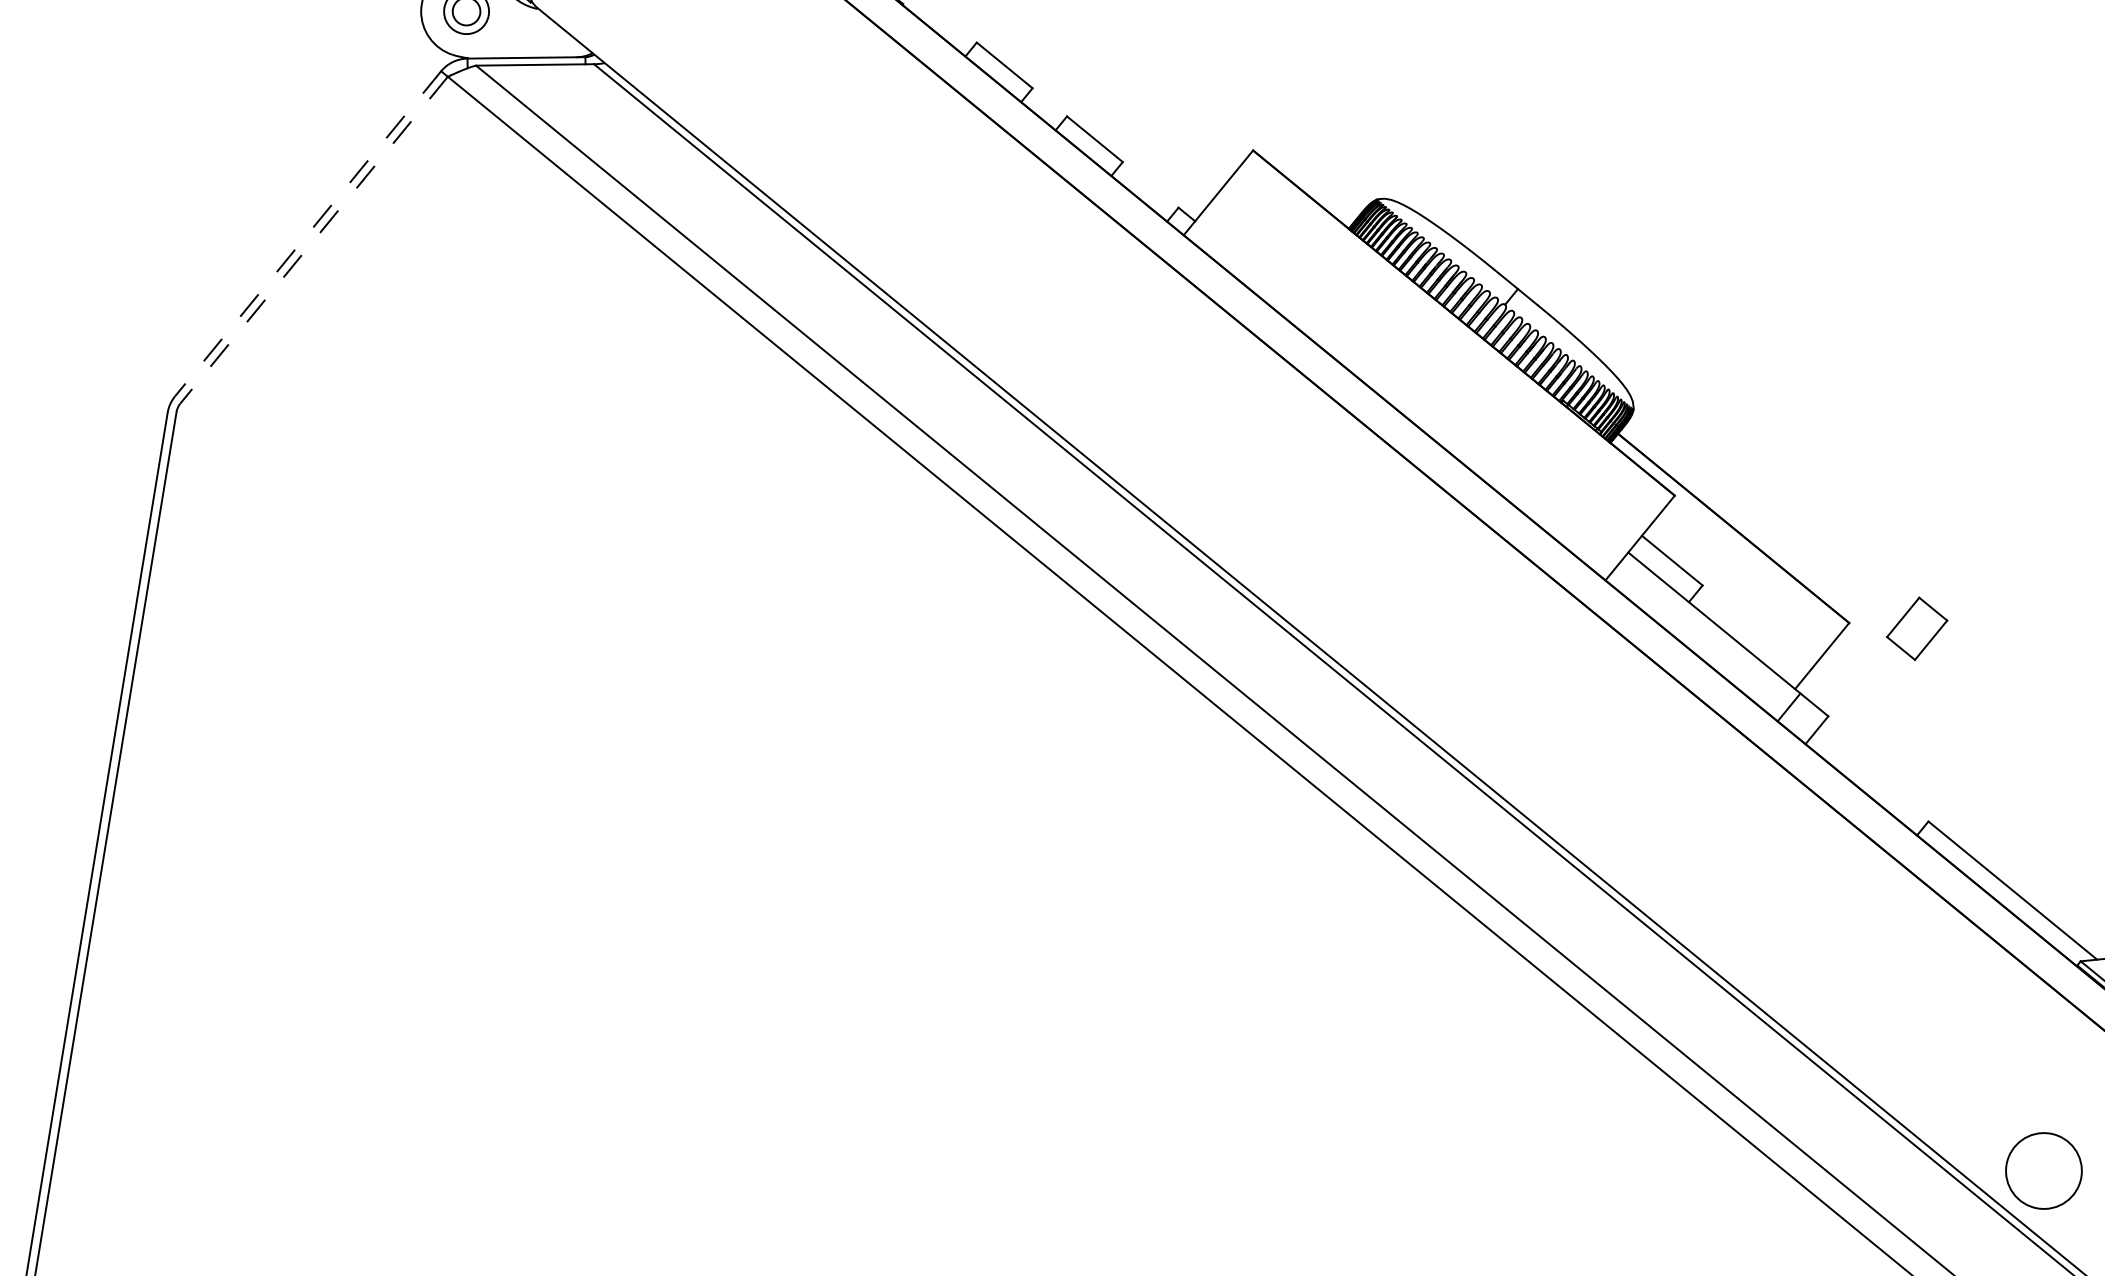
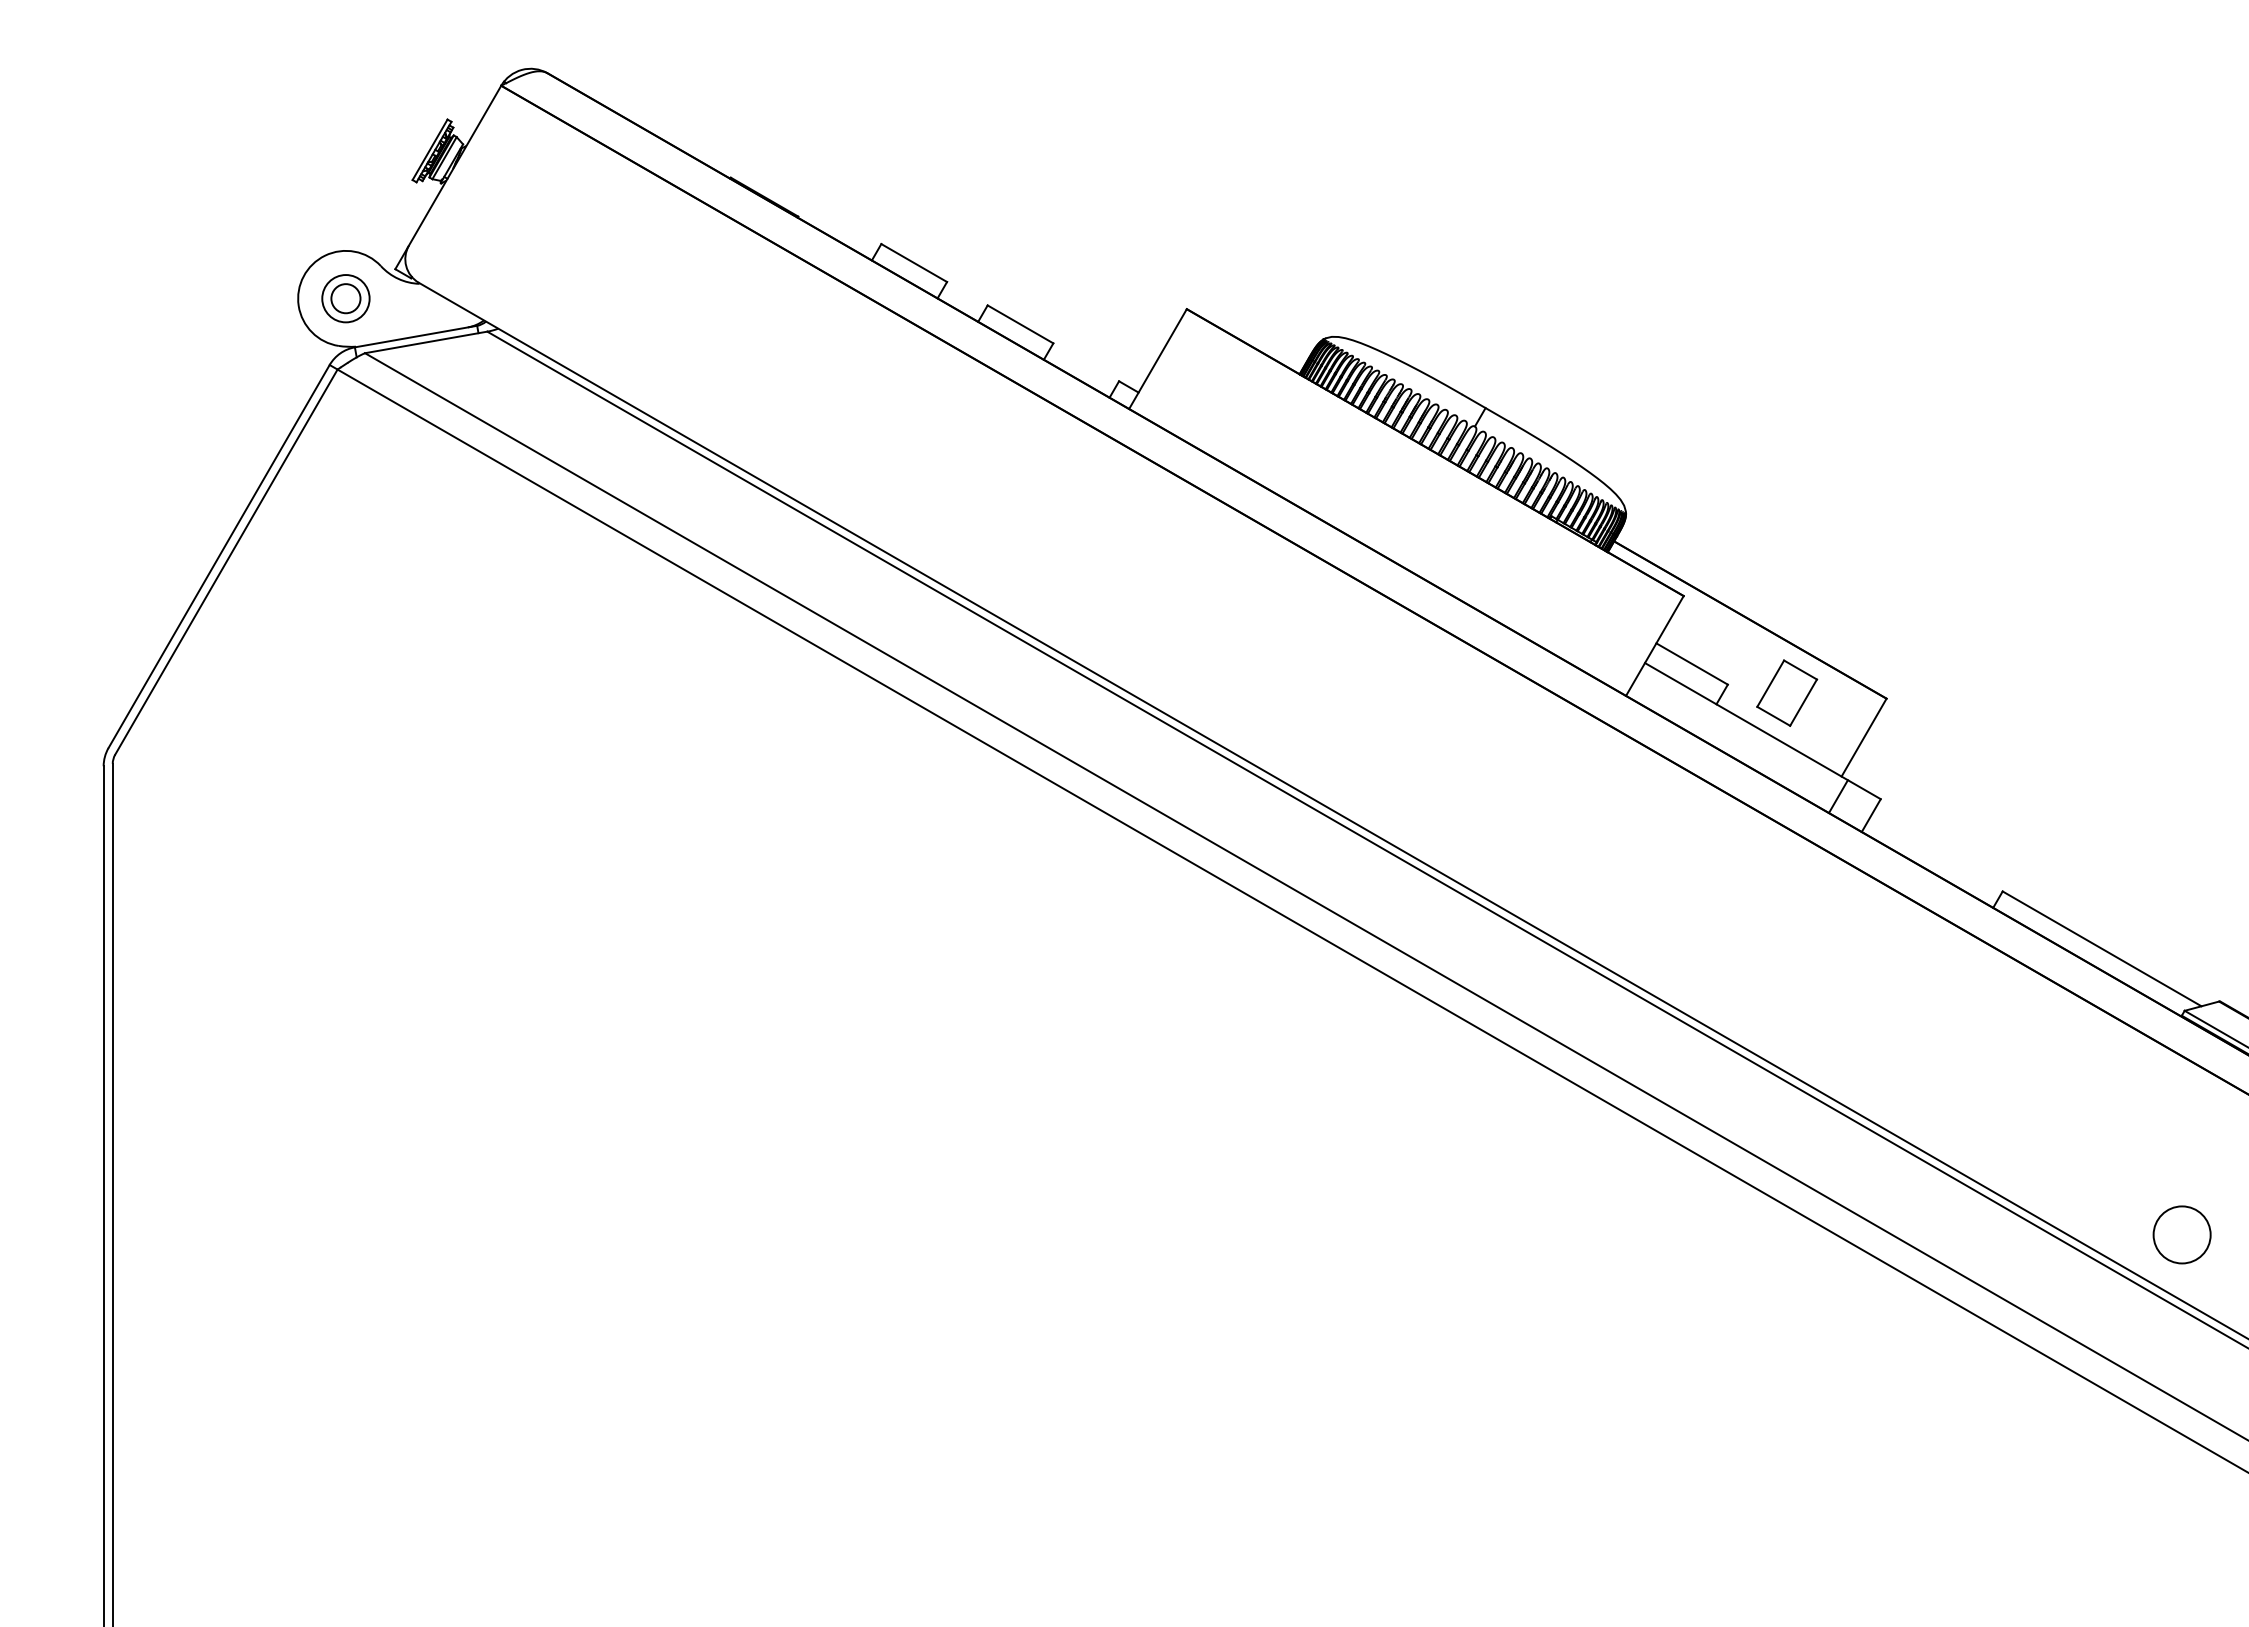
line: (307, 233) -> (218, 556), dashed -> solid
line: (314, 240) -> (226, 562), dashed -> solid
part: (1917, 628) -> (1787, 692), moved
circle: (2043, 1170) -> (2181, 1234), size x0.71

